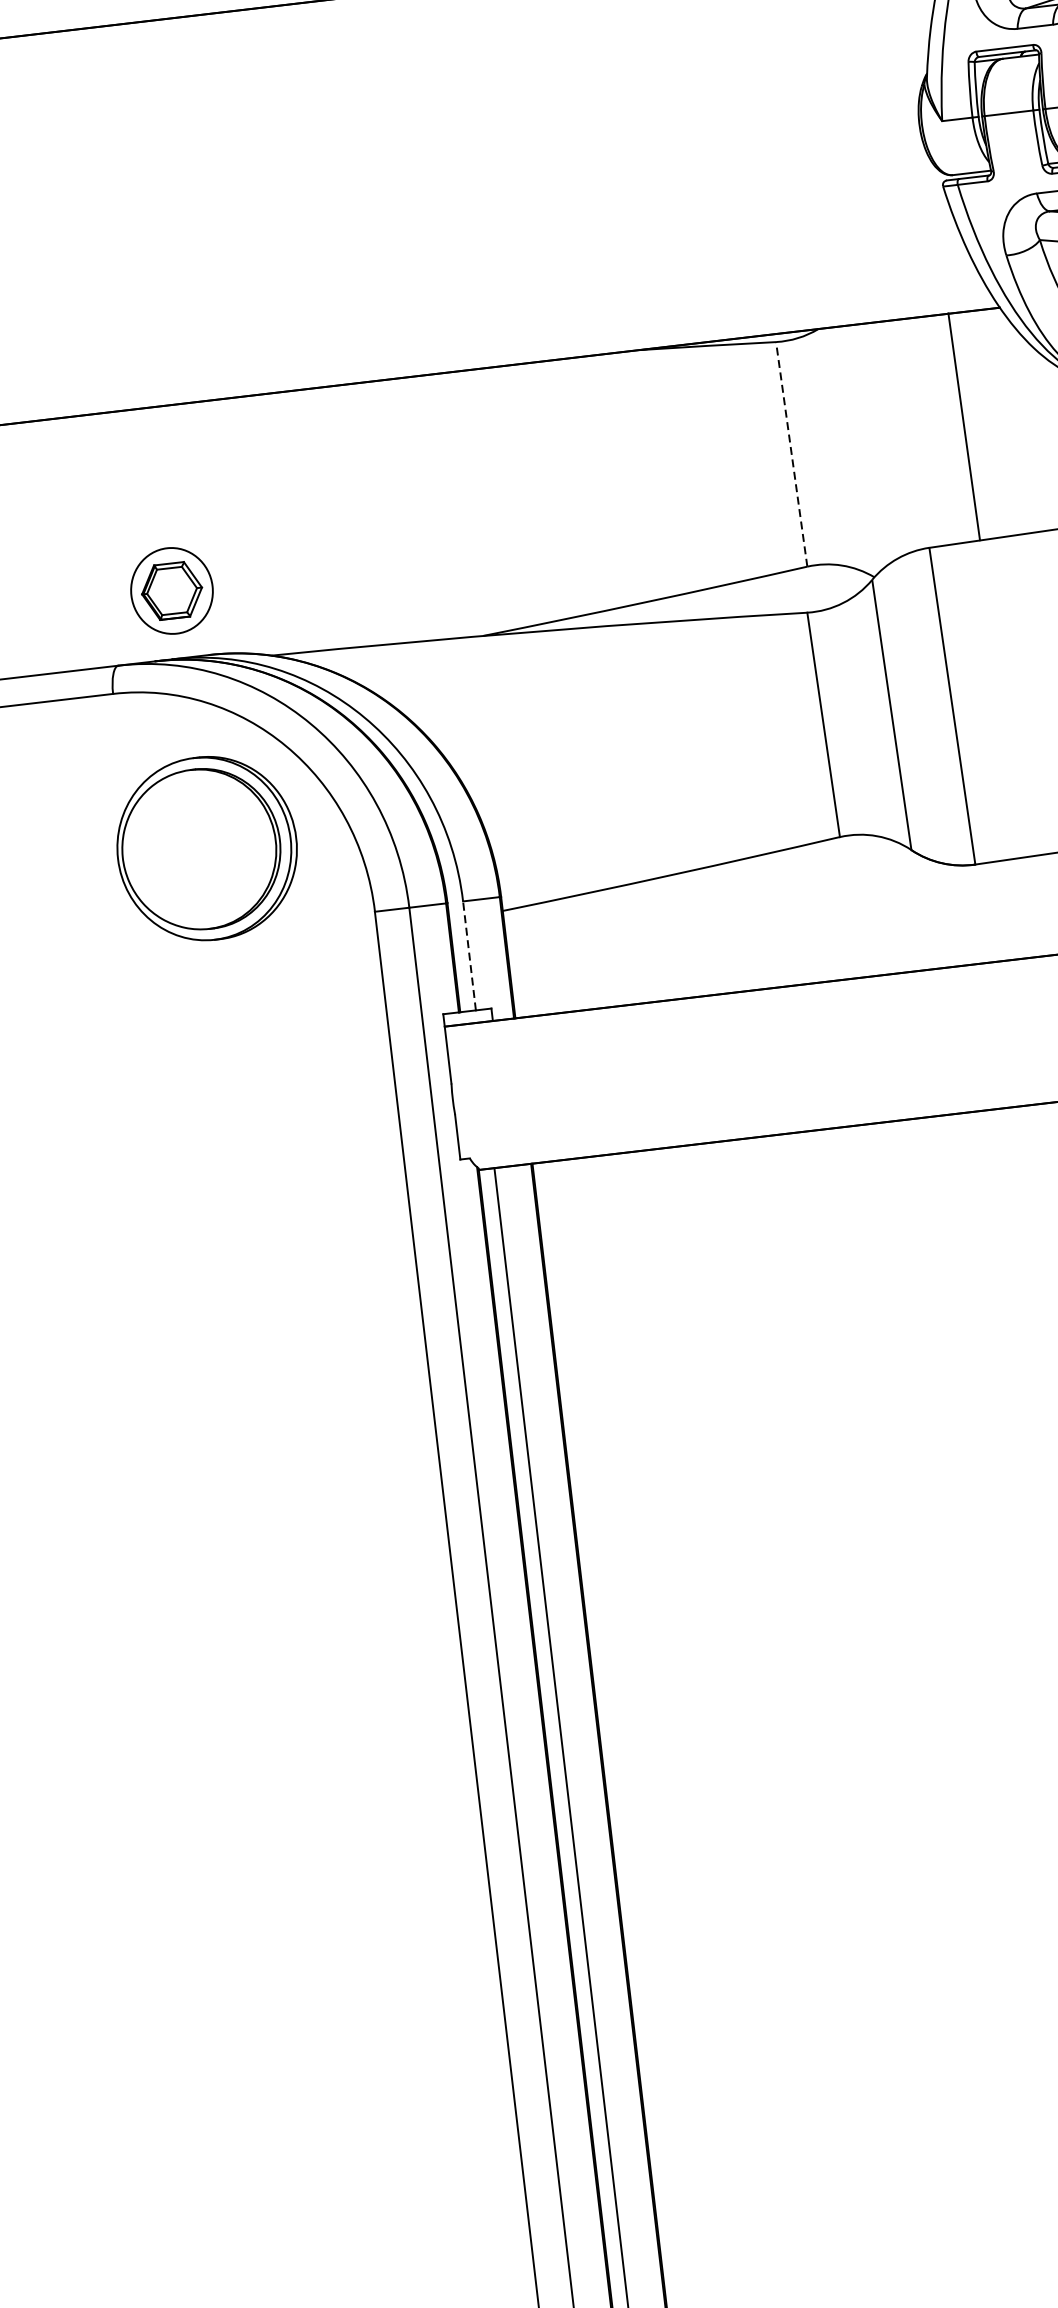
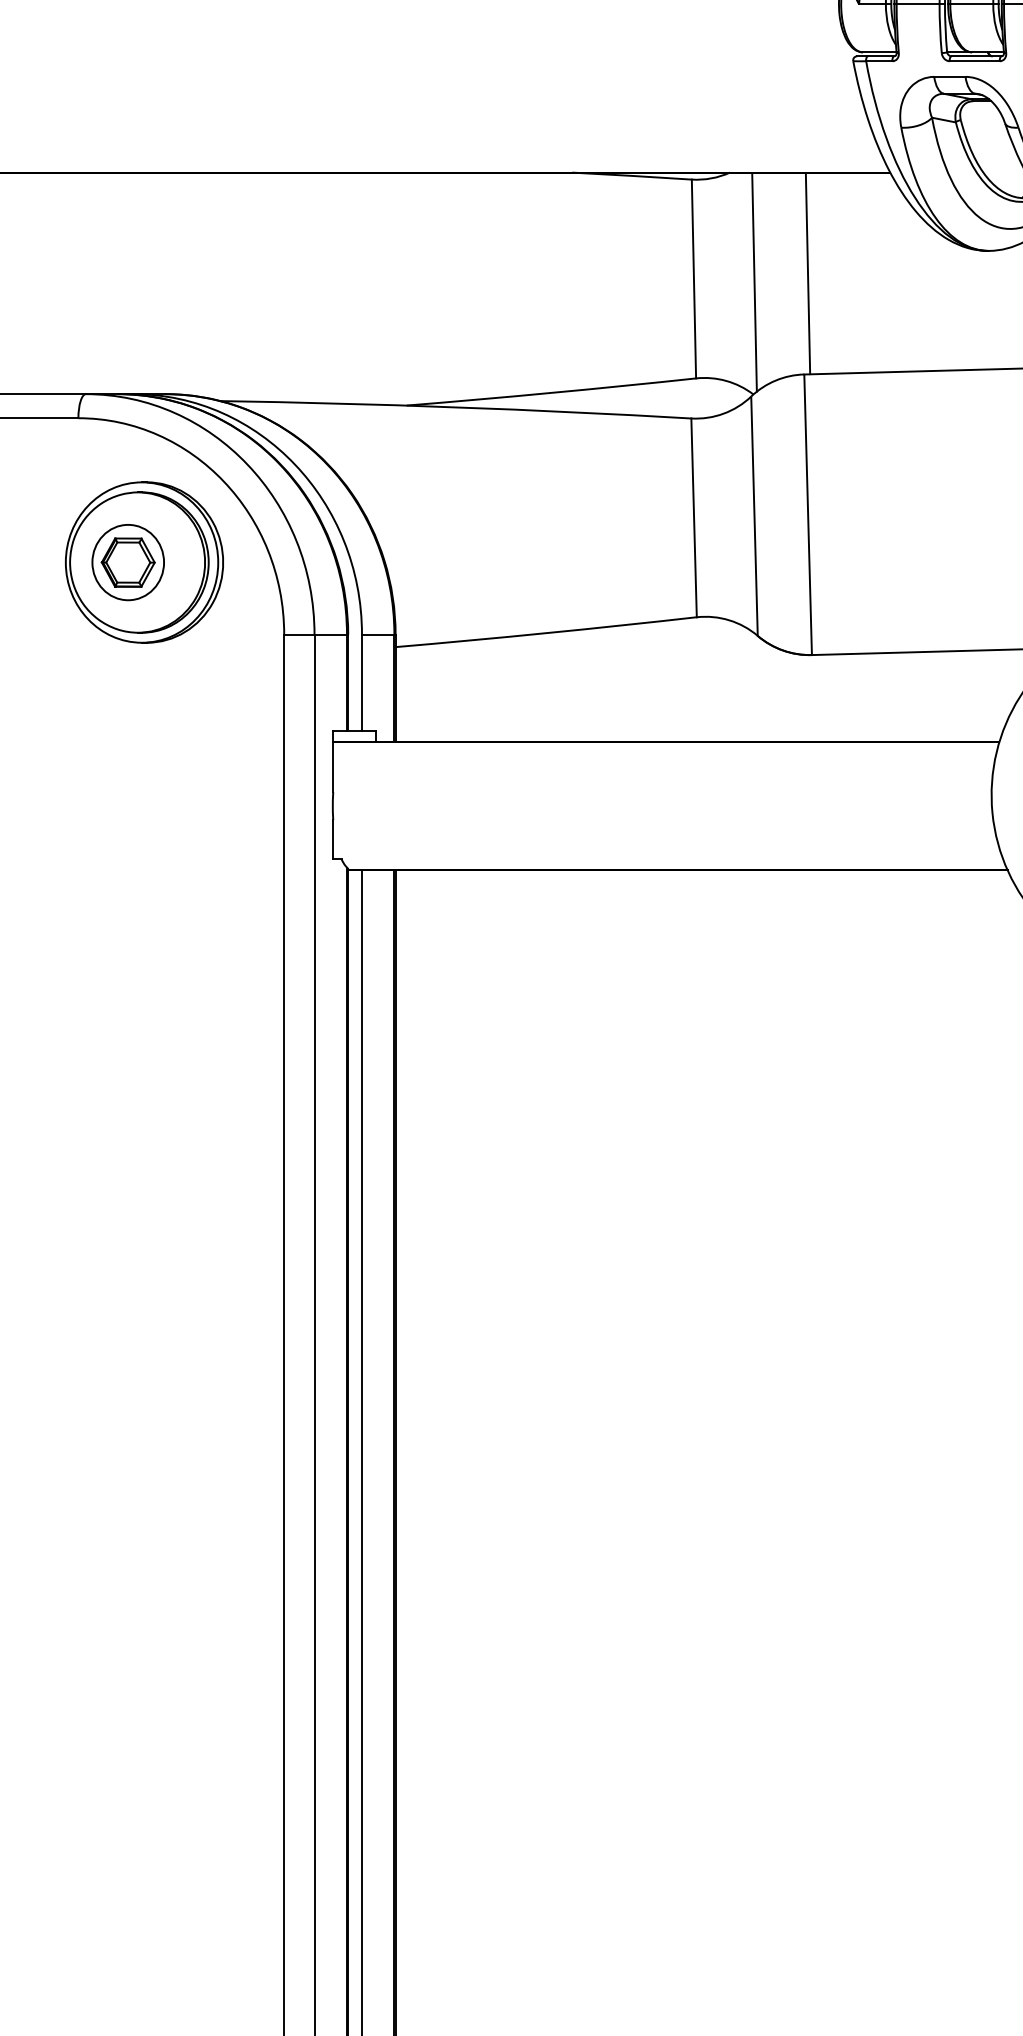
line: (963, 426) -> (807, 273), moved
line: (860, 450) -> (754, 282), added
line: (791, 453) -> (693, 278), dashed -> solid
part: (171, 590) -> (127, 562), moved
line: (470, 955) -> (362, 682), dashed -> solid

